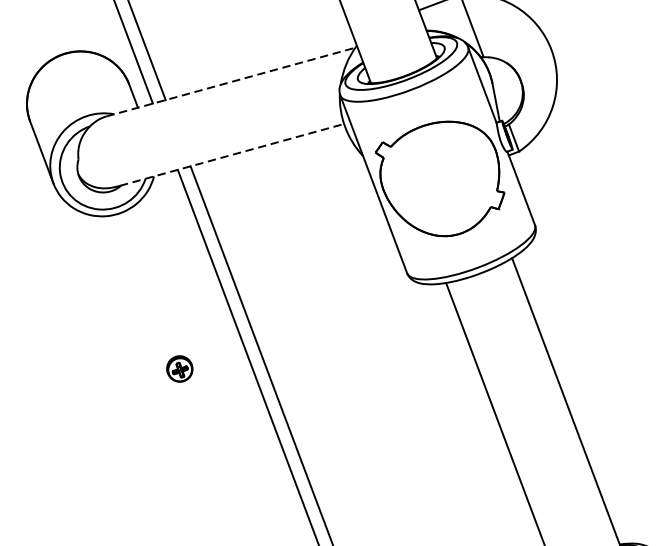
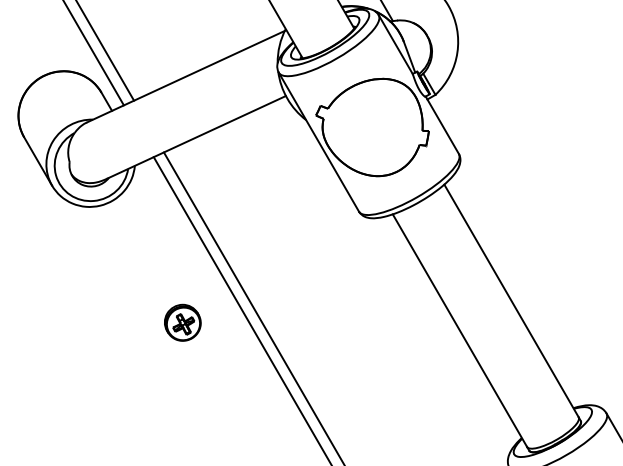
line: (230, 81) -> (185, 76), dashed -> solid
line: (232, 155) -> (197, 137), dashed -> solid
part: (179, 368) -> (182, 322), size x1.67

